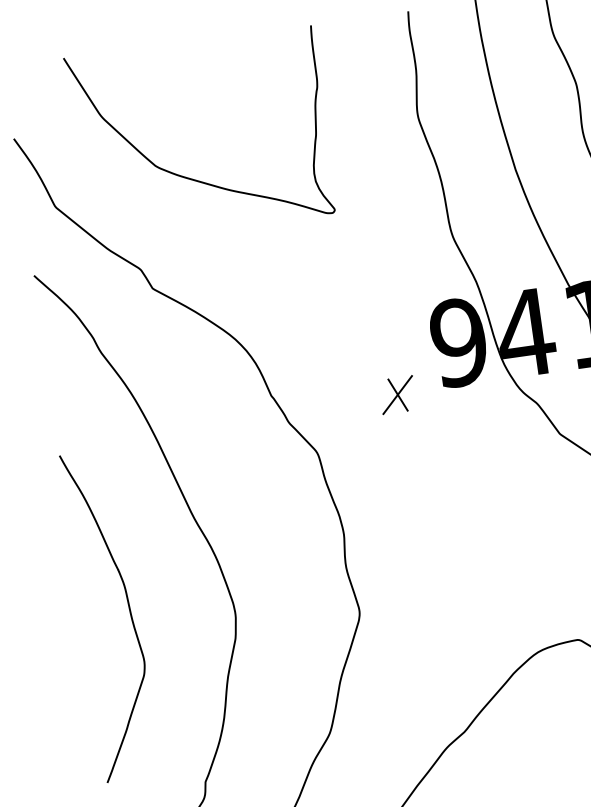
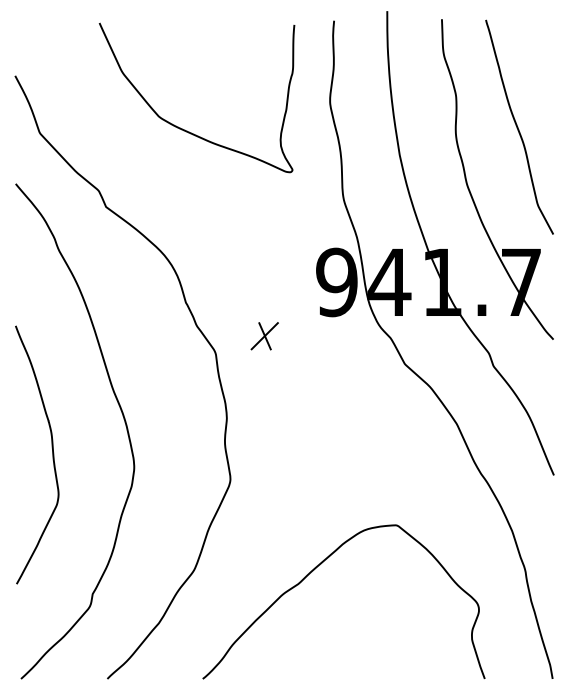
curve: (185, 176) -> (180, 127), moved
part: (397, 395) -> (264, 336), moved

